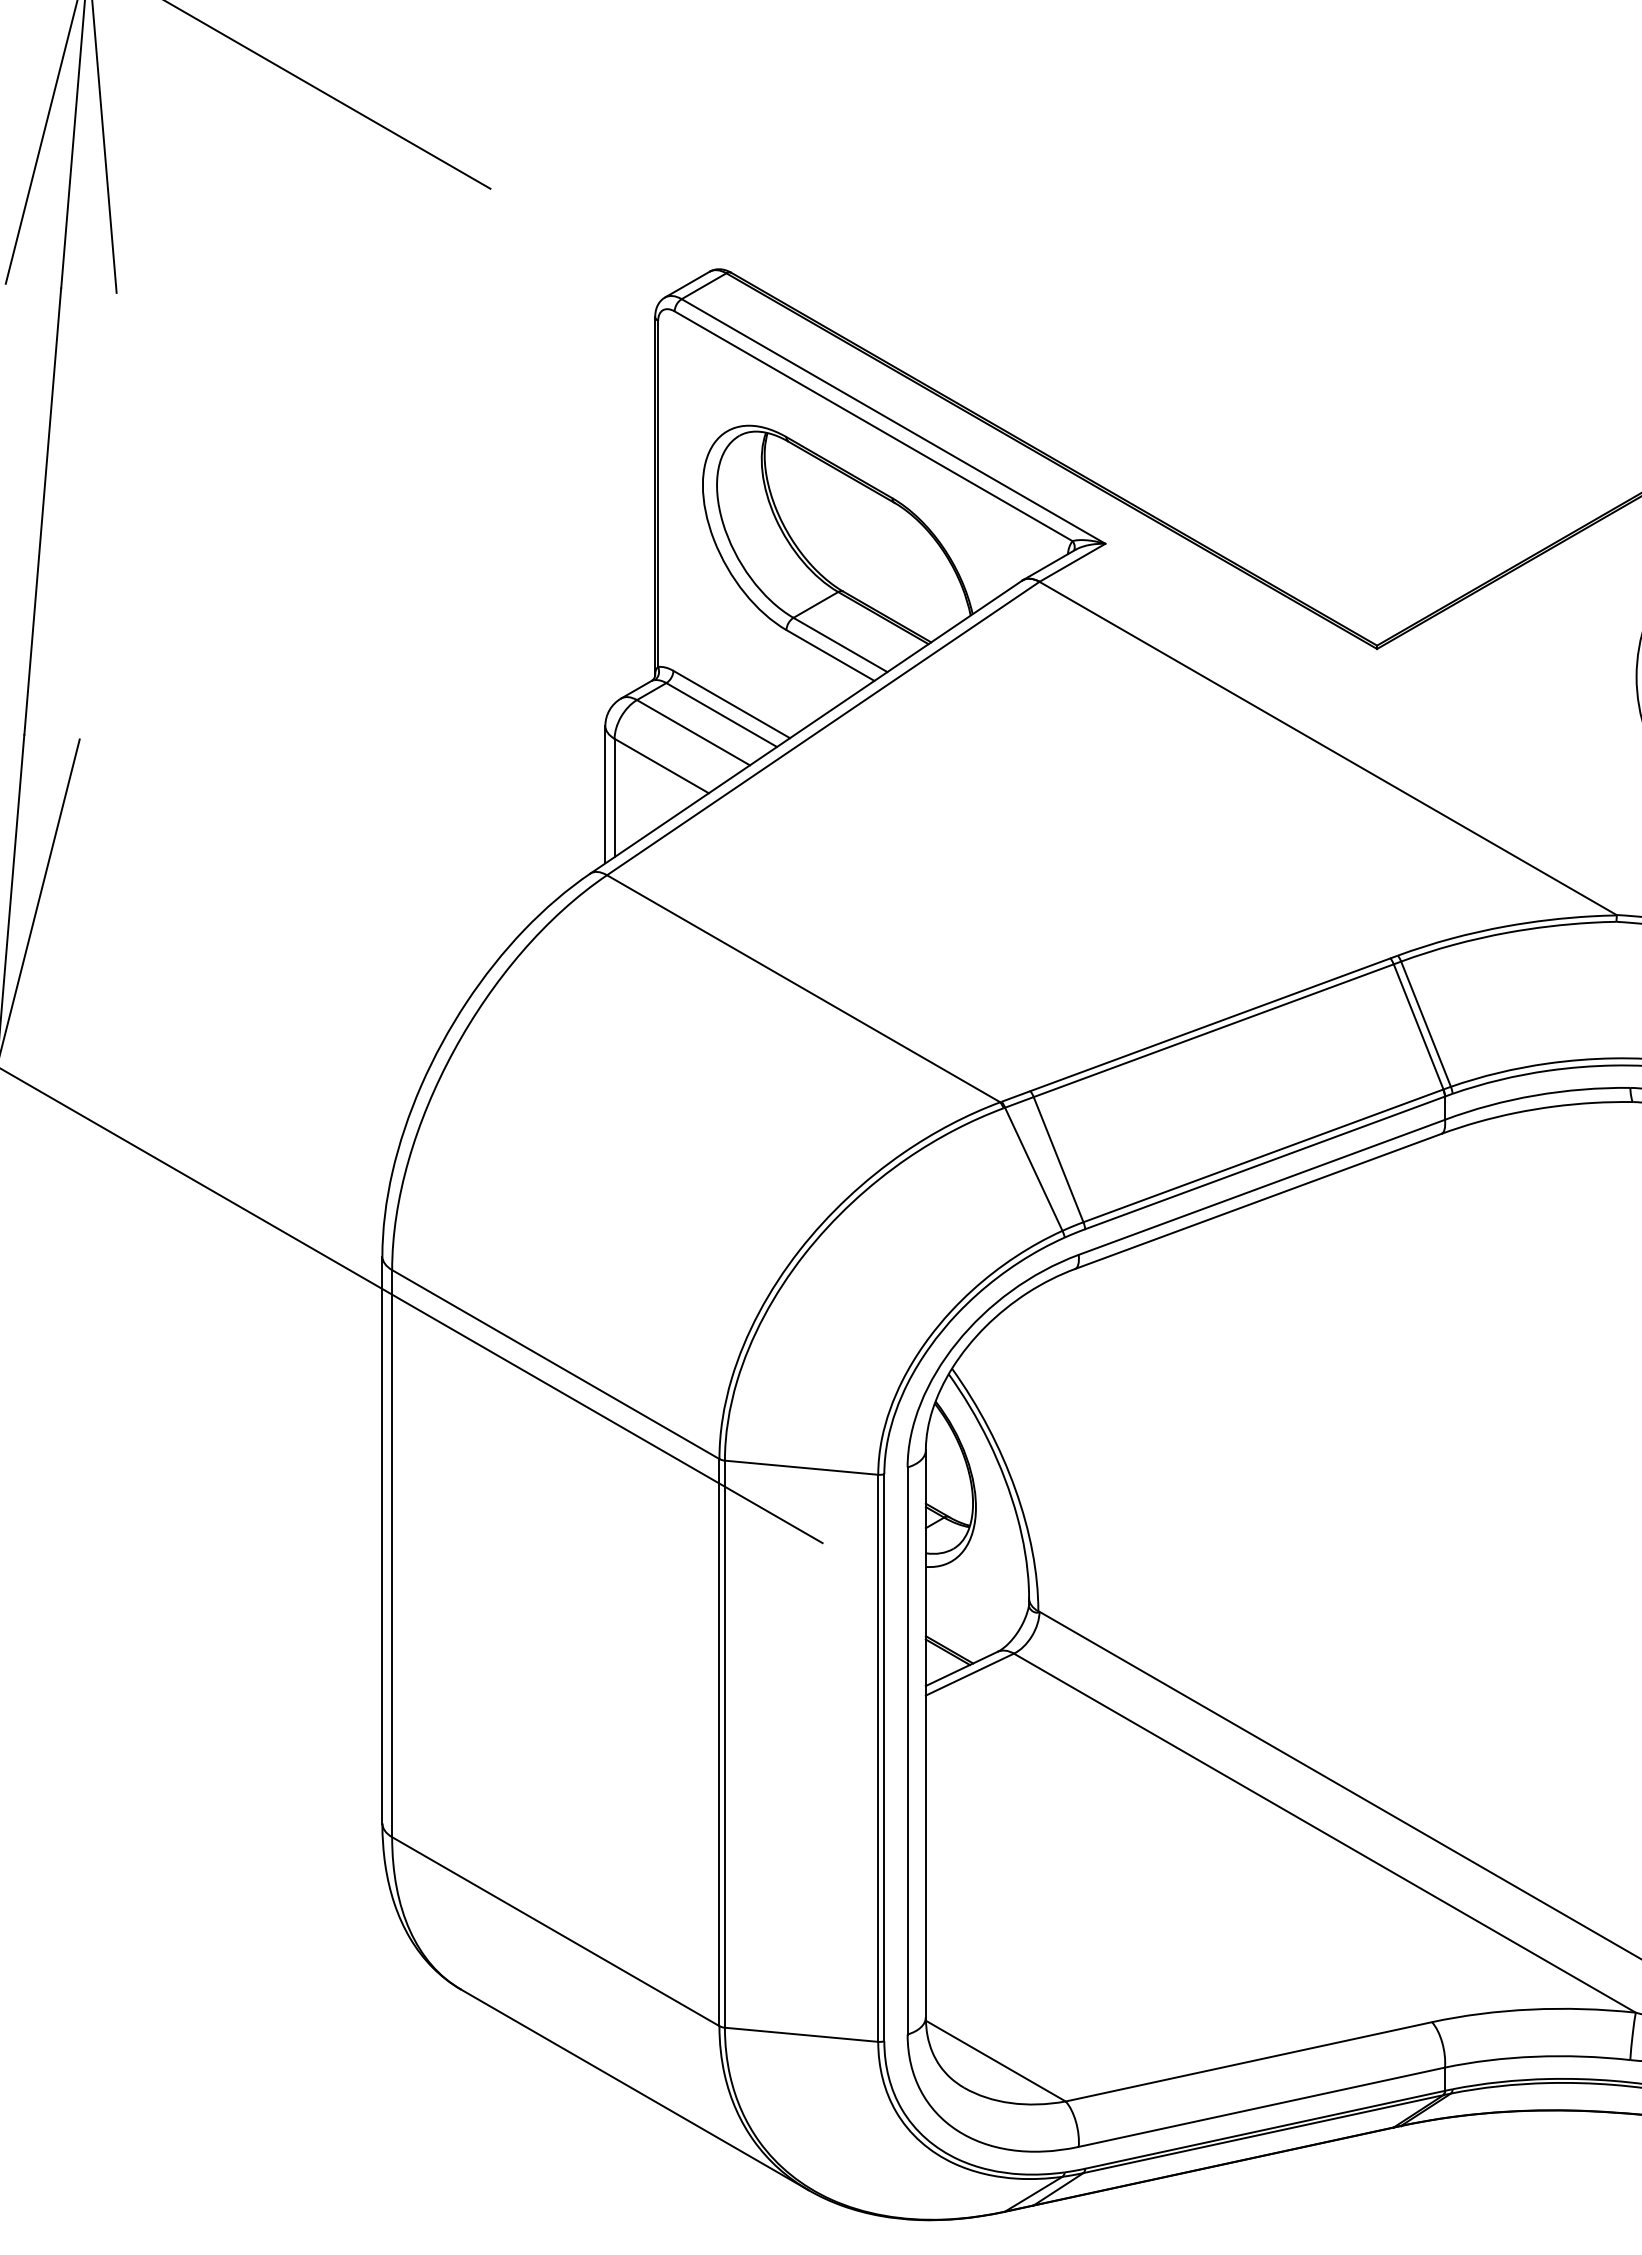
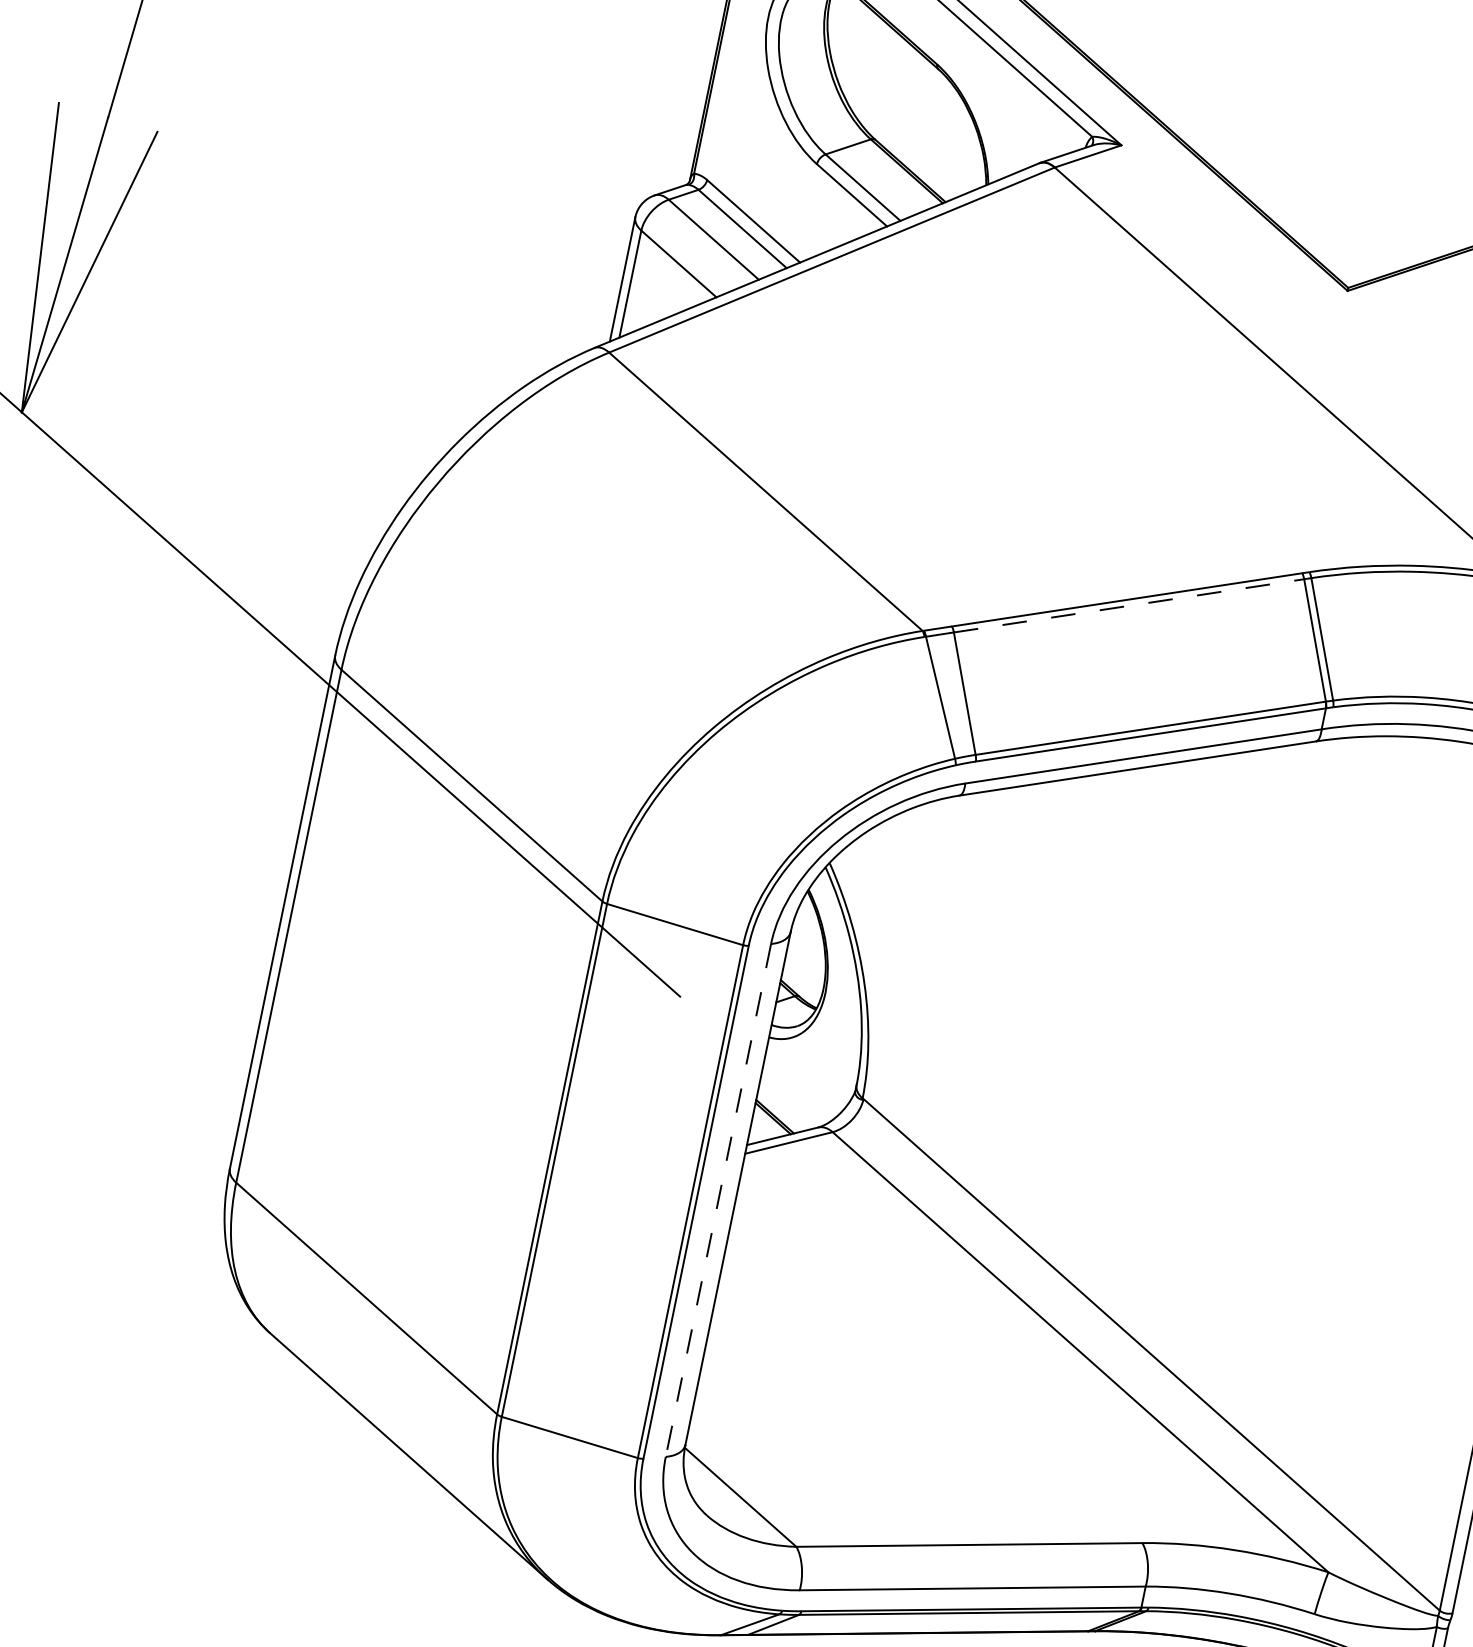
line: (1213, 1030) -> (1128, 605), solid -> dashed
line: (907, 1750) -> (718, 1199), solid -> dashed

